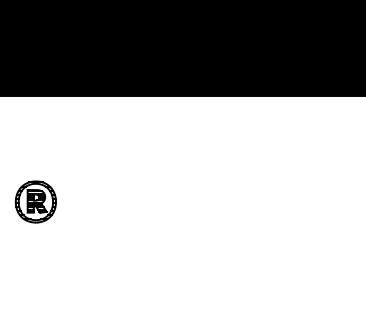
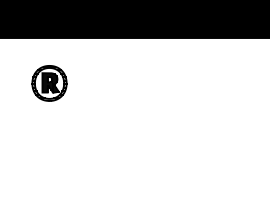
part: (35, 201) -> (49, 83), moved

